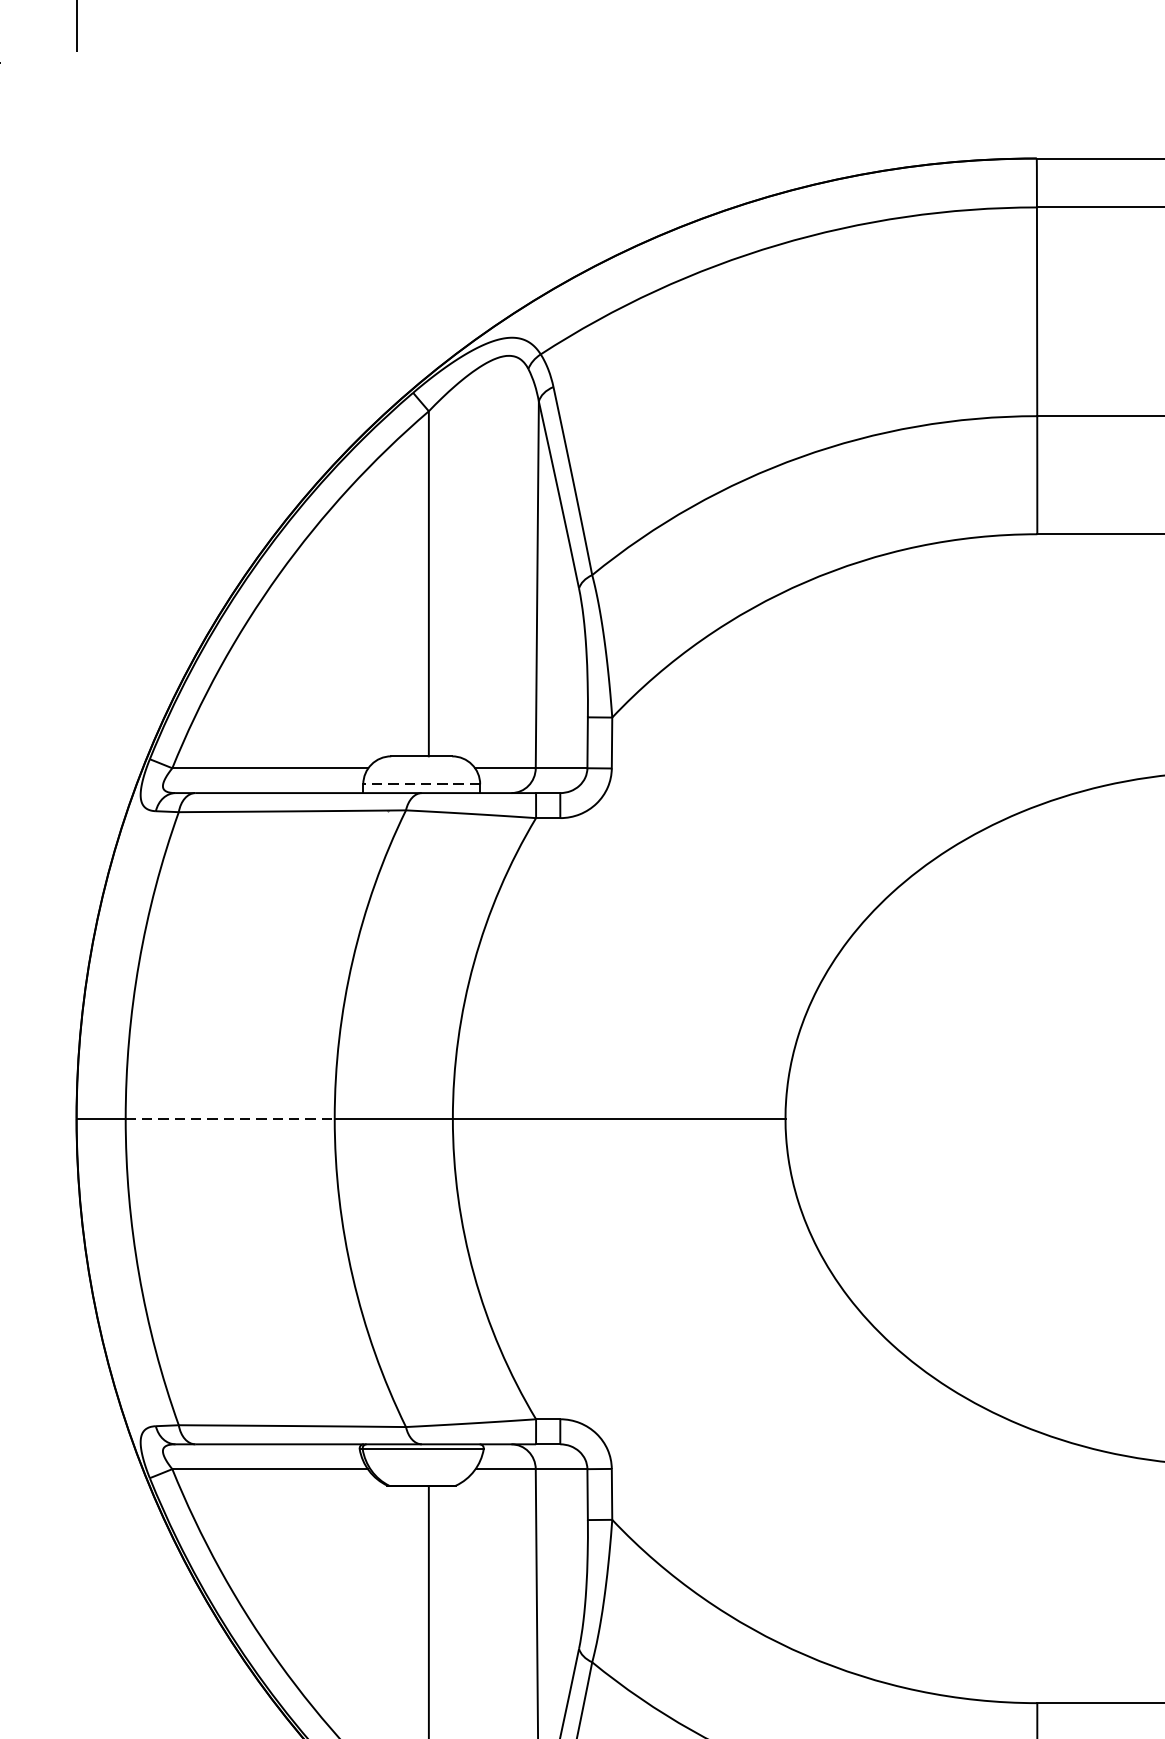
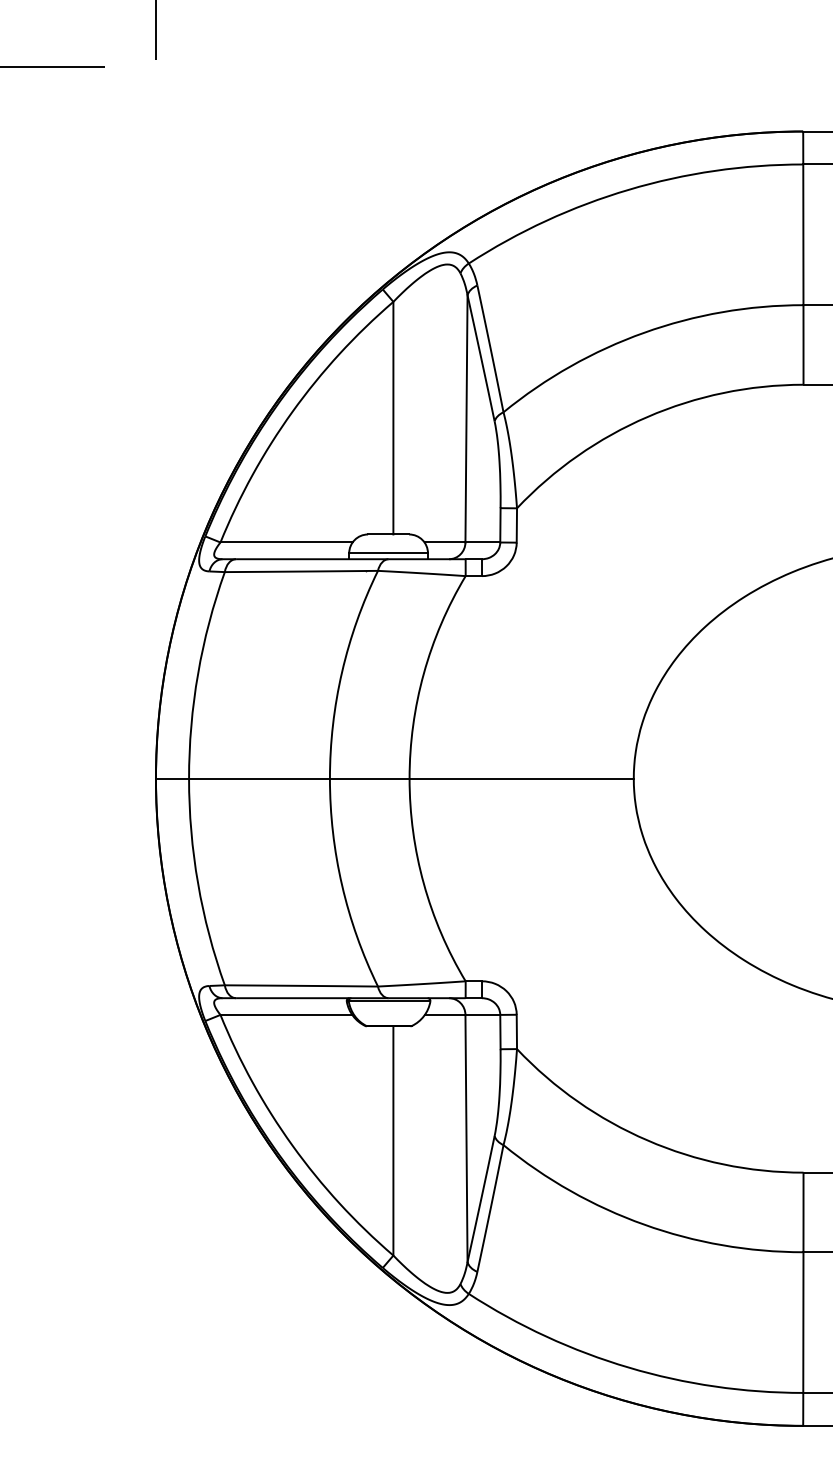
line: (421, 784) -> (388, 553), dashed -> solid
line: (231, 1118) -> (260, 778), dashed -> solid

